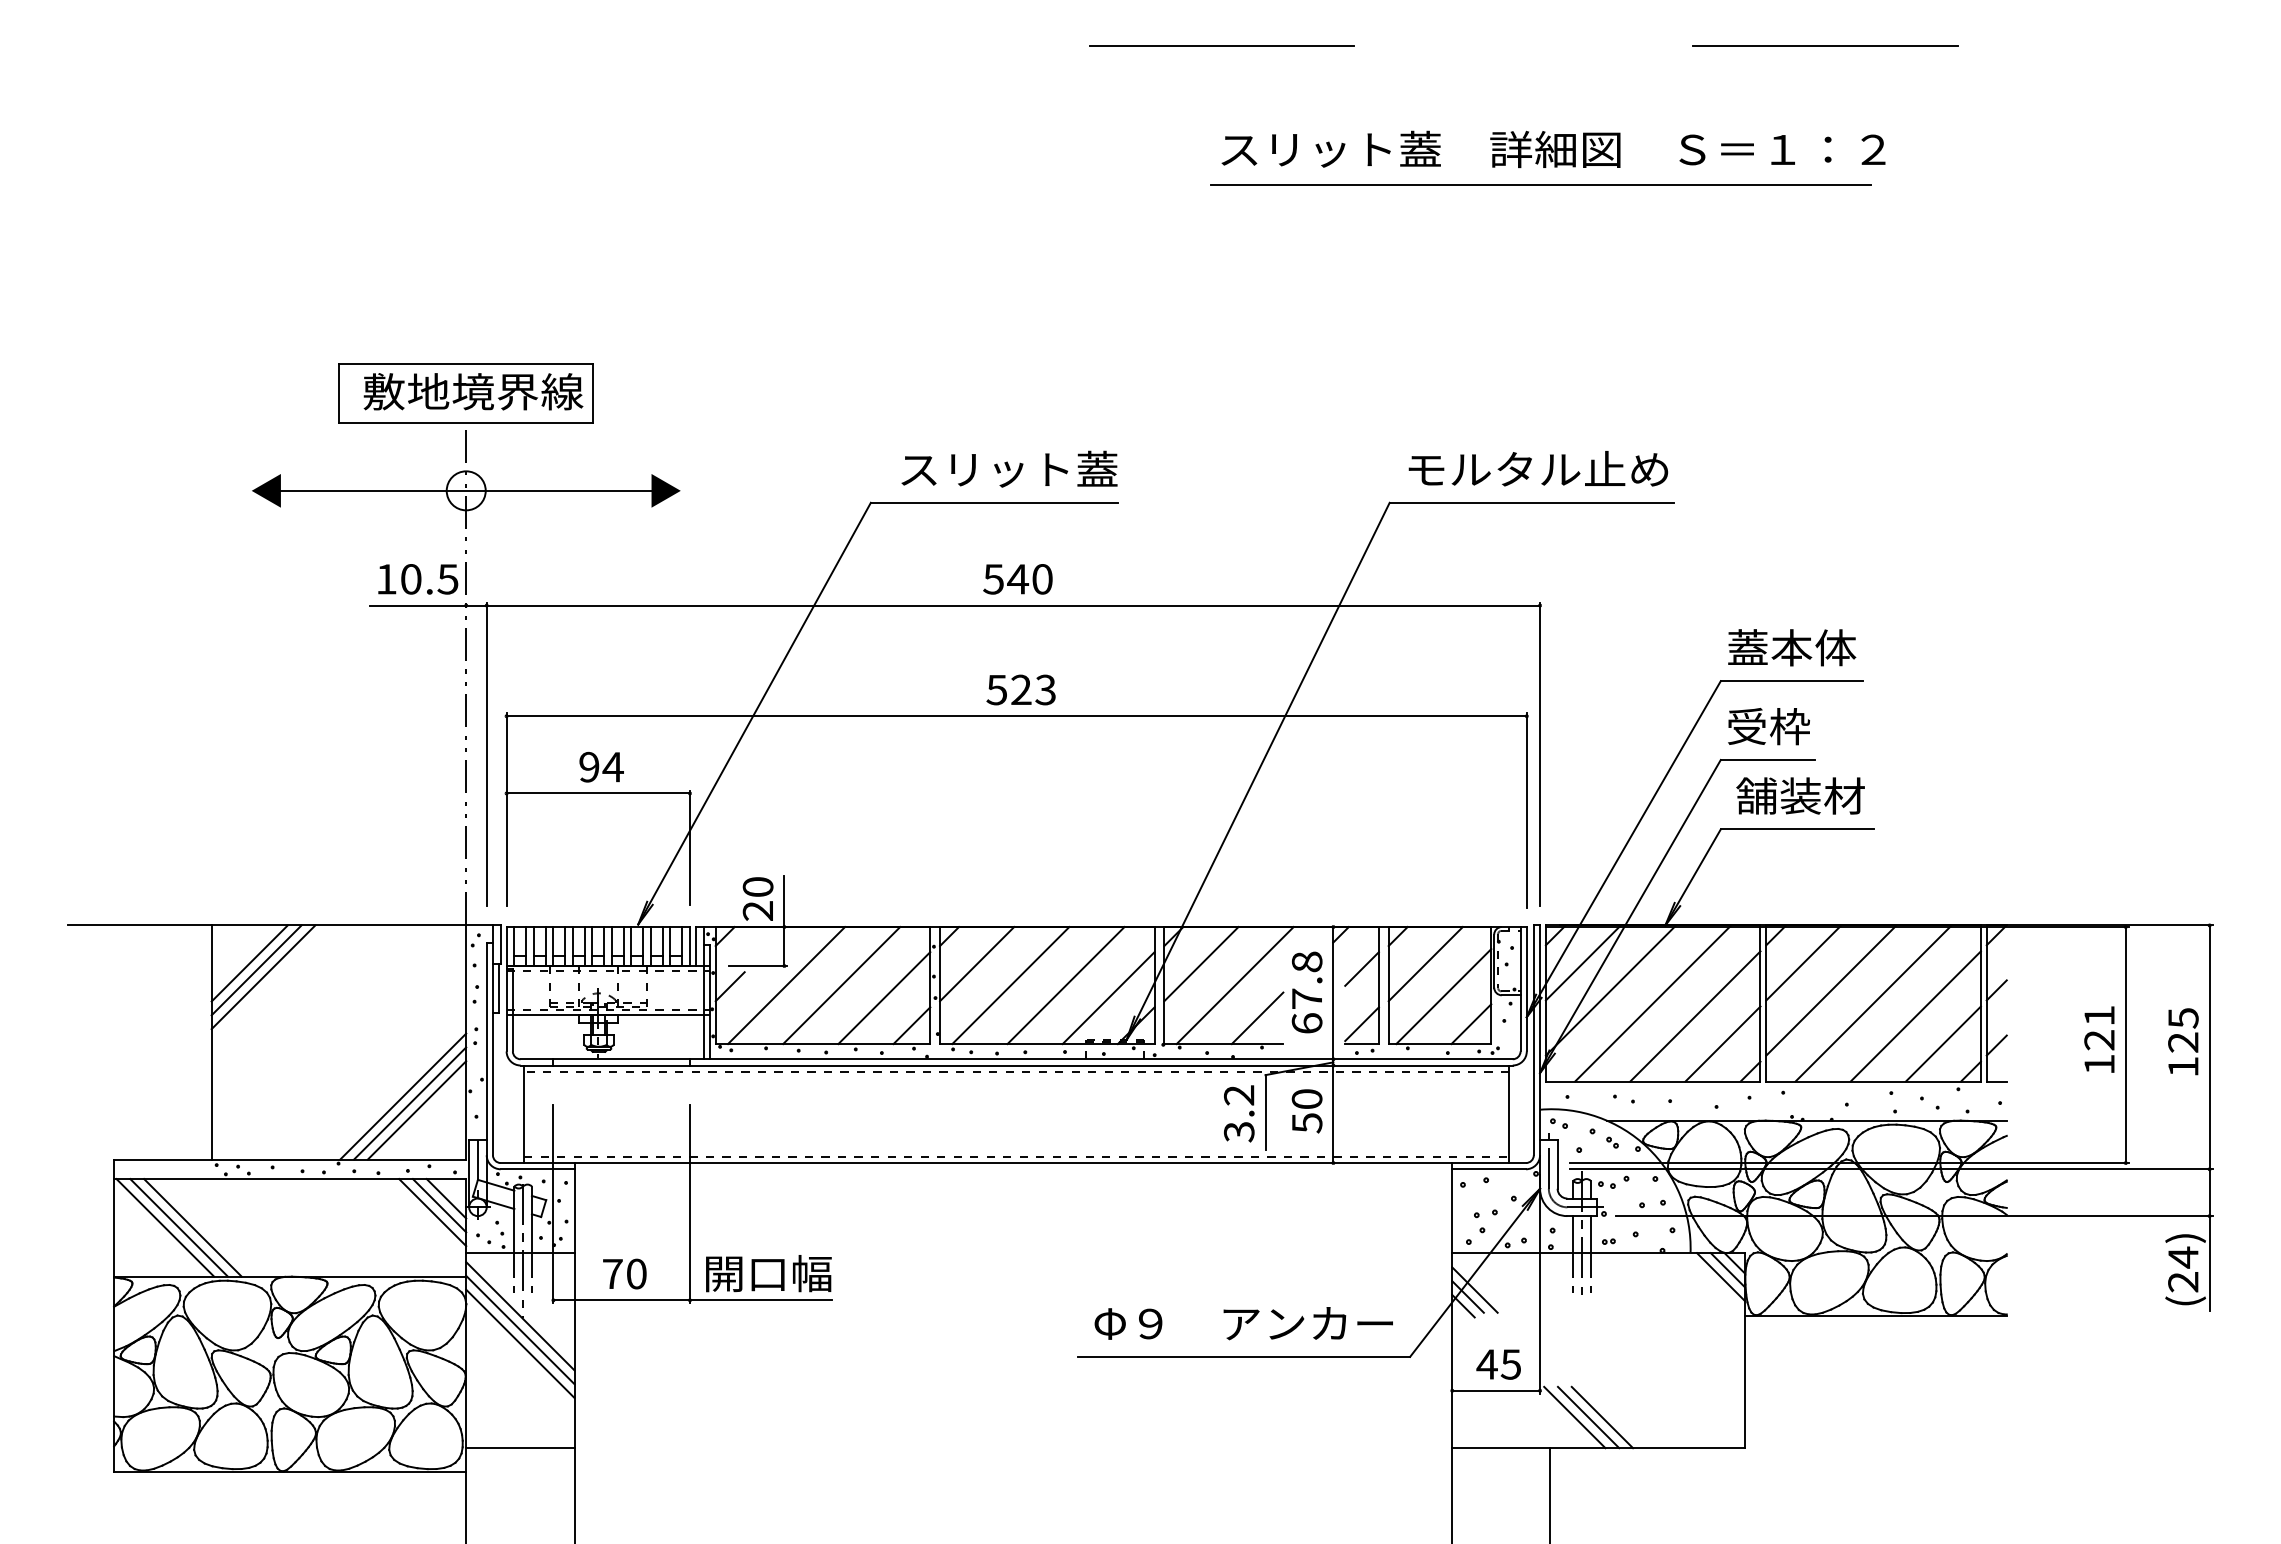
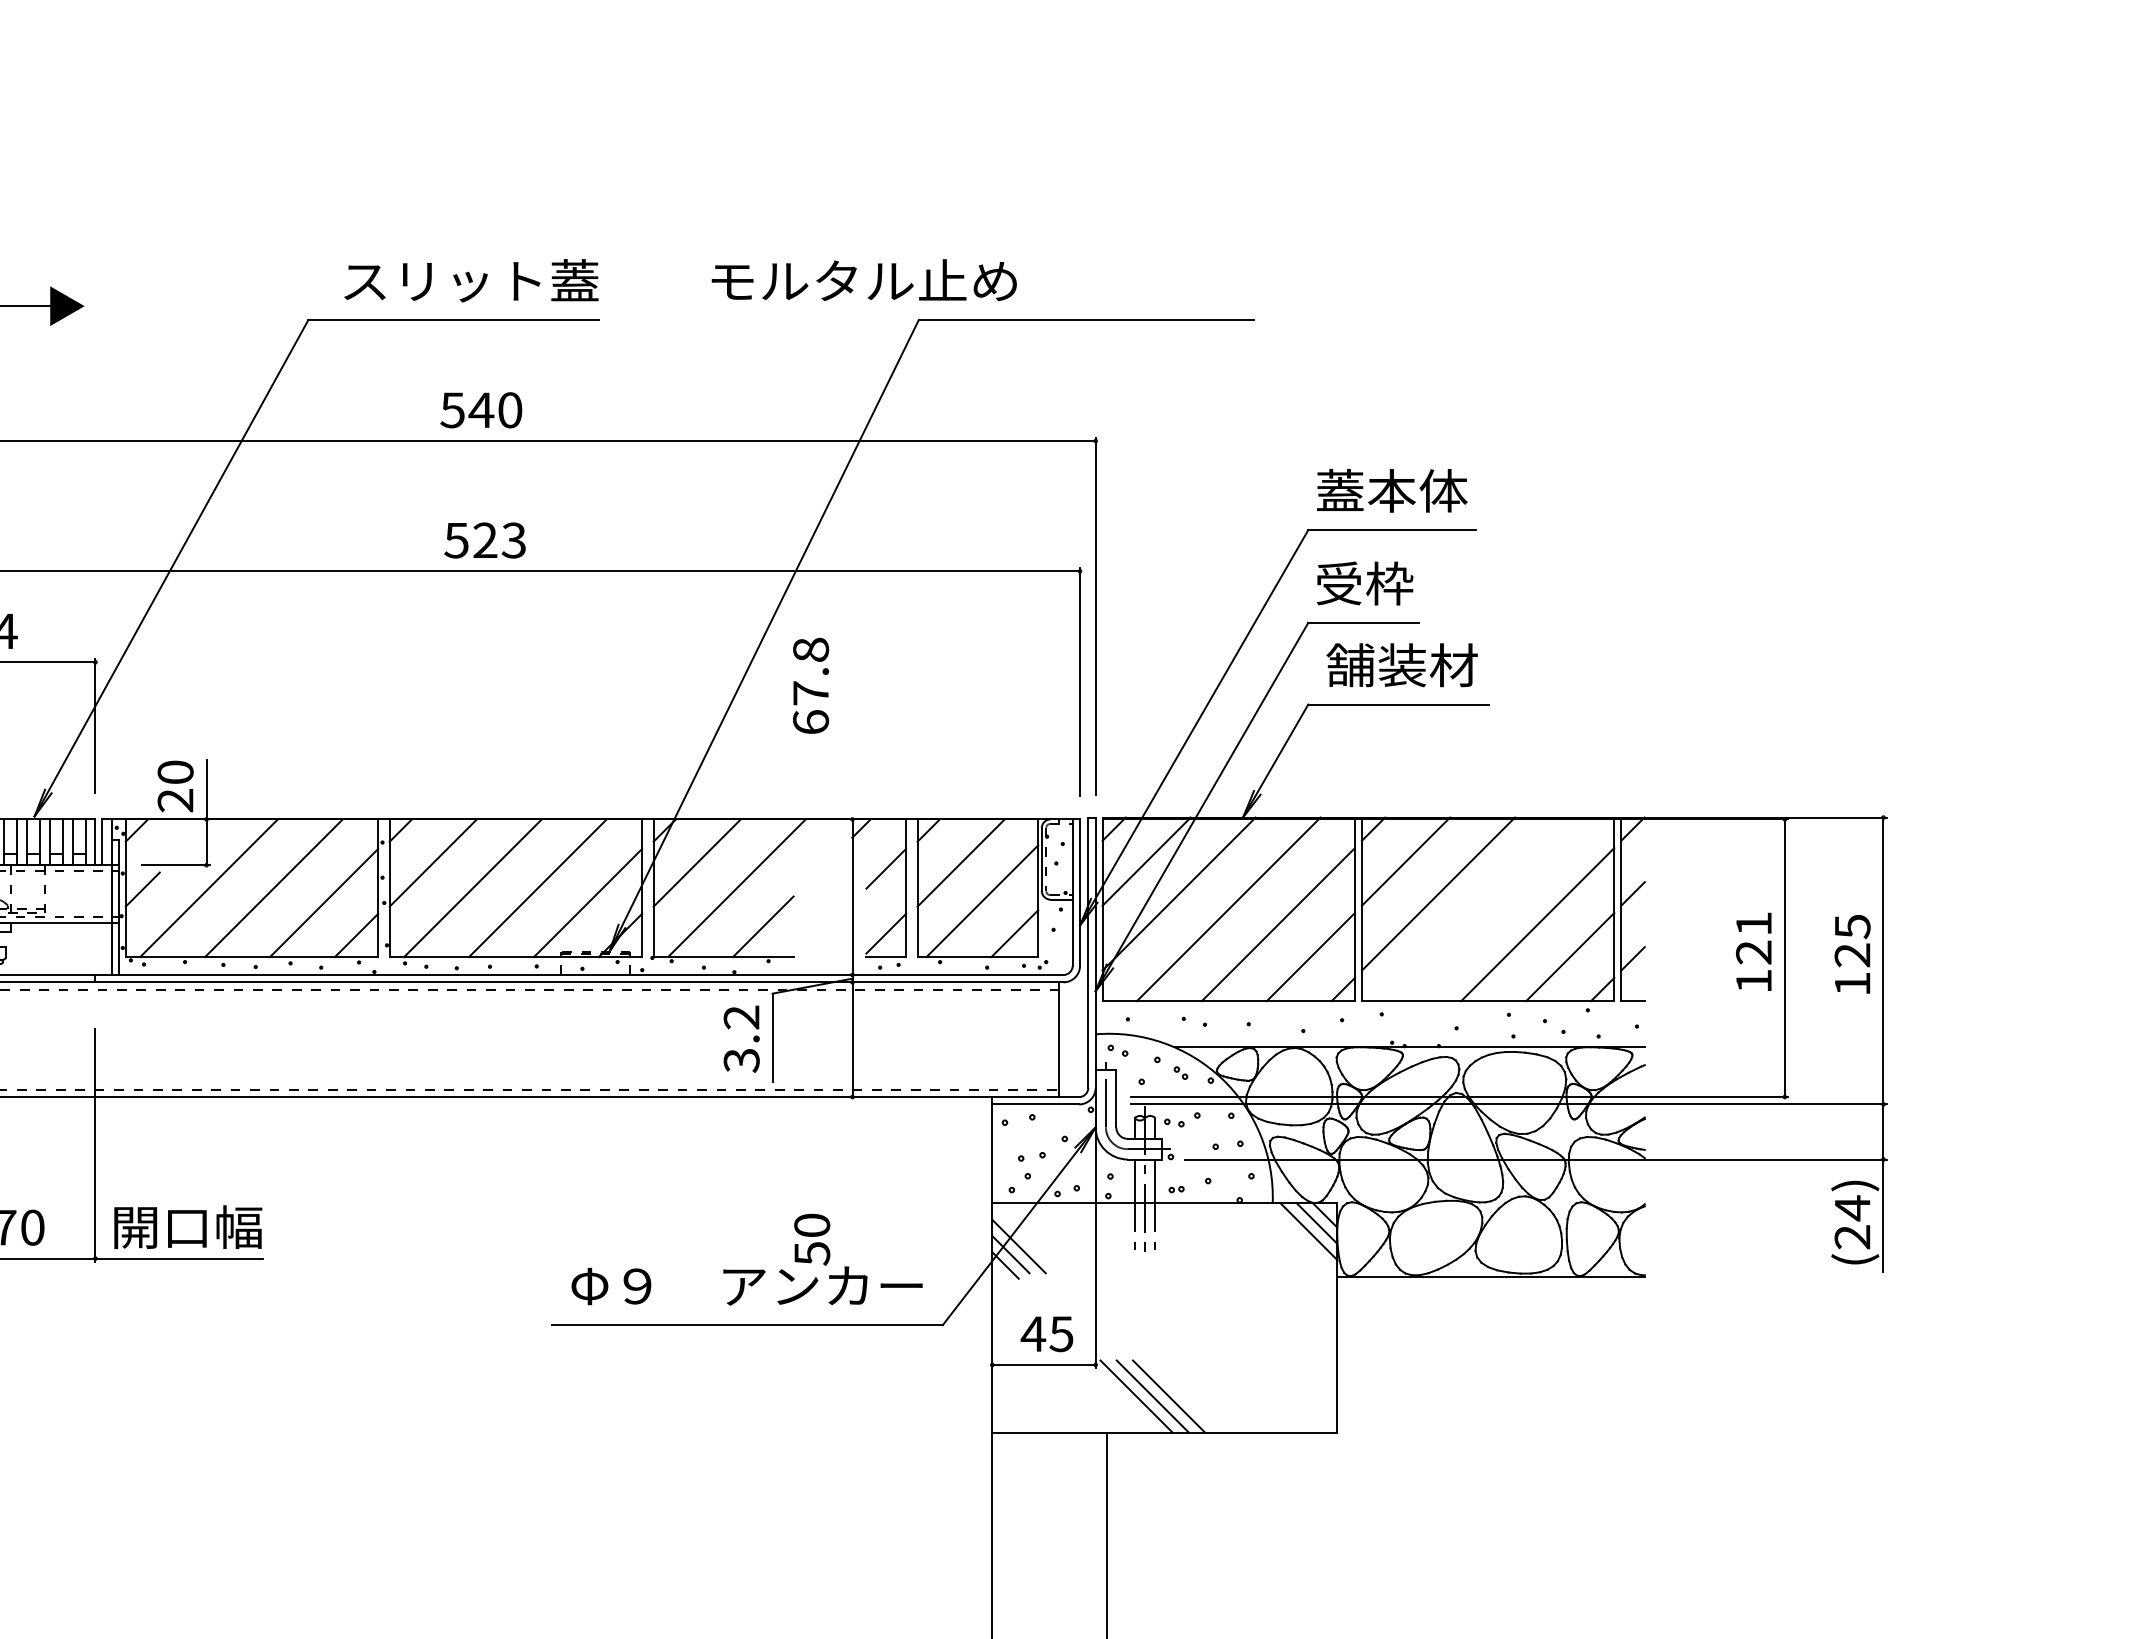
text: (1538, 468) -> (864, 279), moved
text: (1306, 992) -> (810, 685), moved
line: (1873, 1003) -> (1487, 909), removed
text: (1306, 1111) -> (811, 1239), moved

